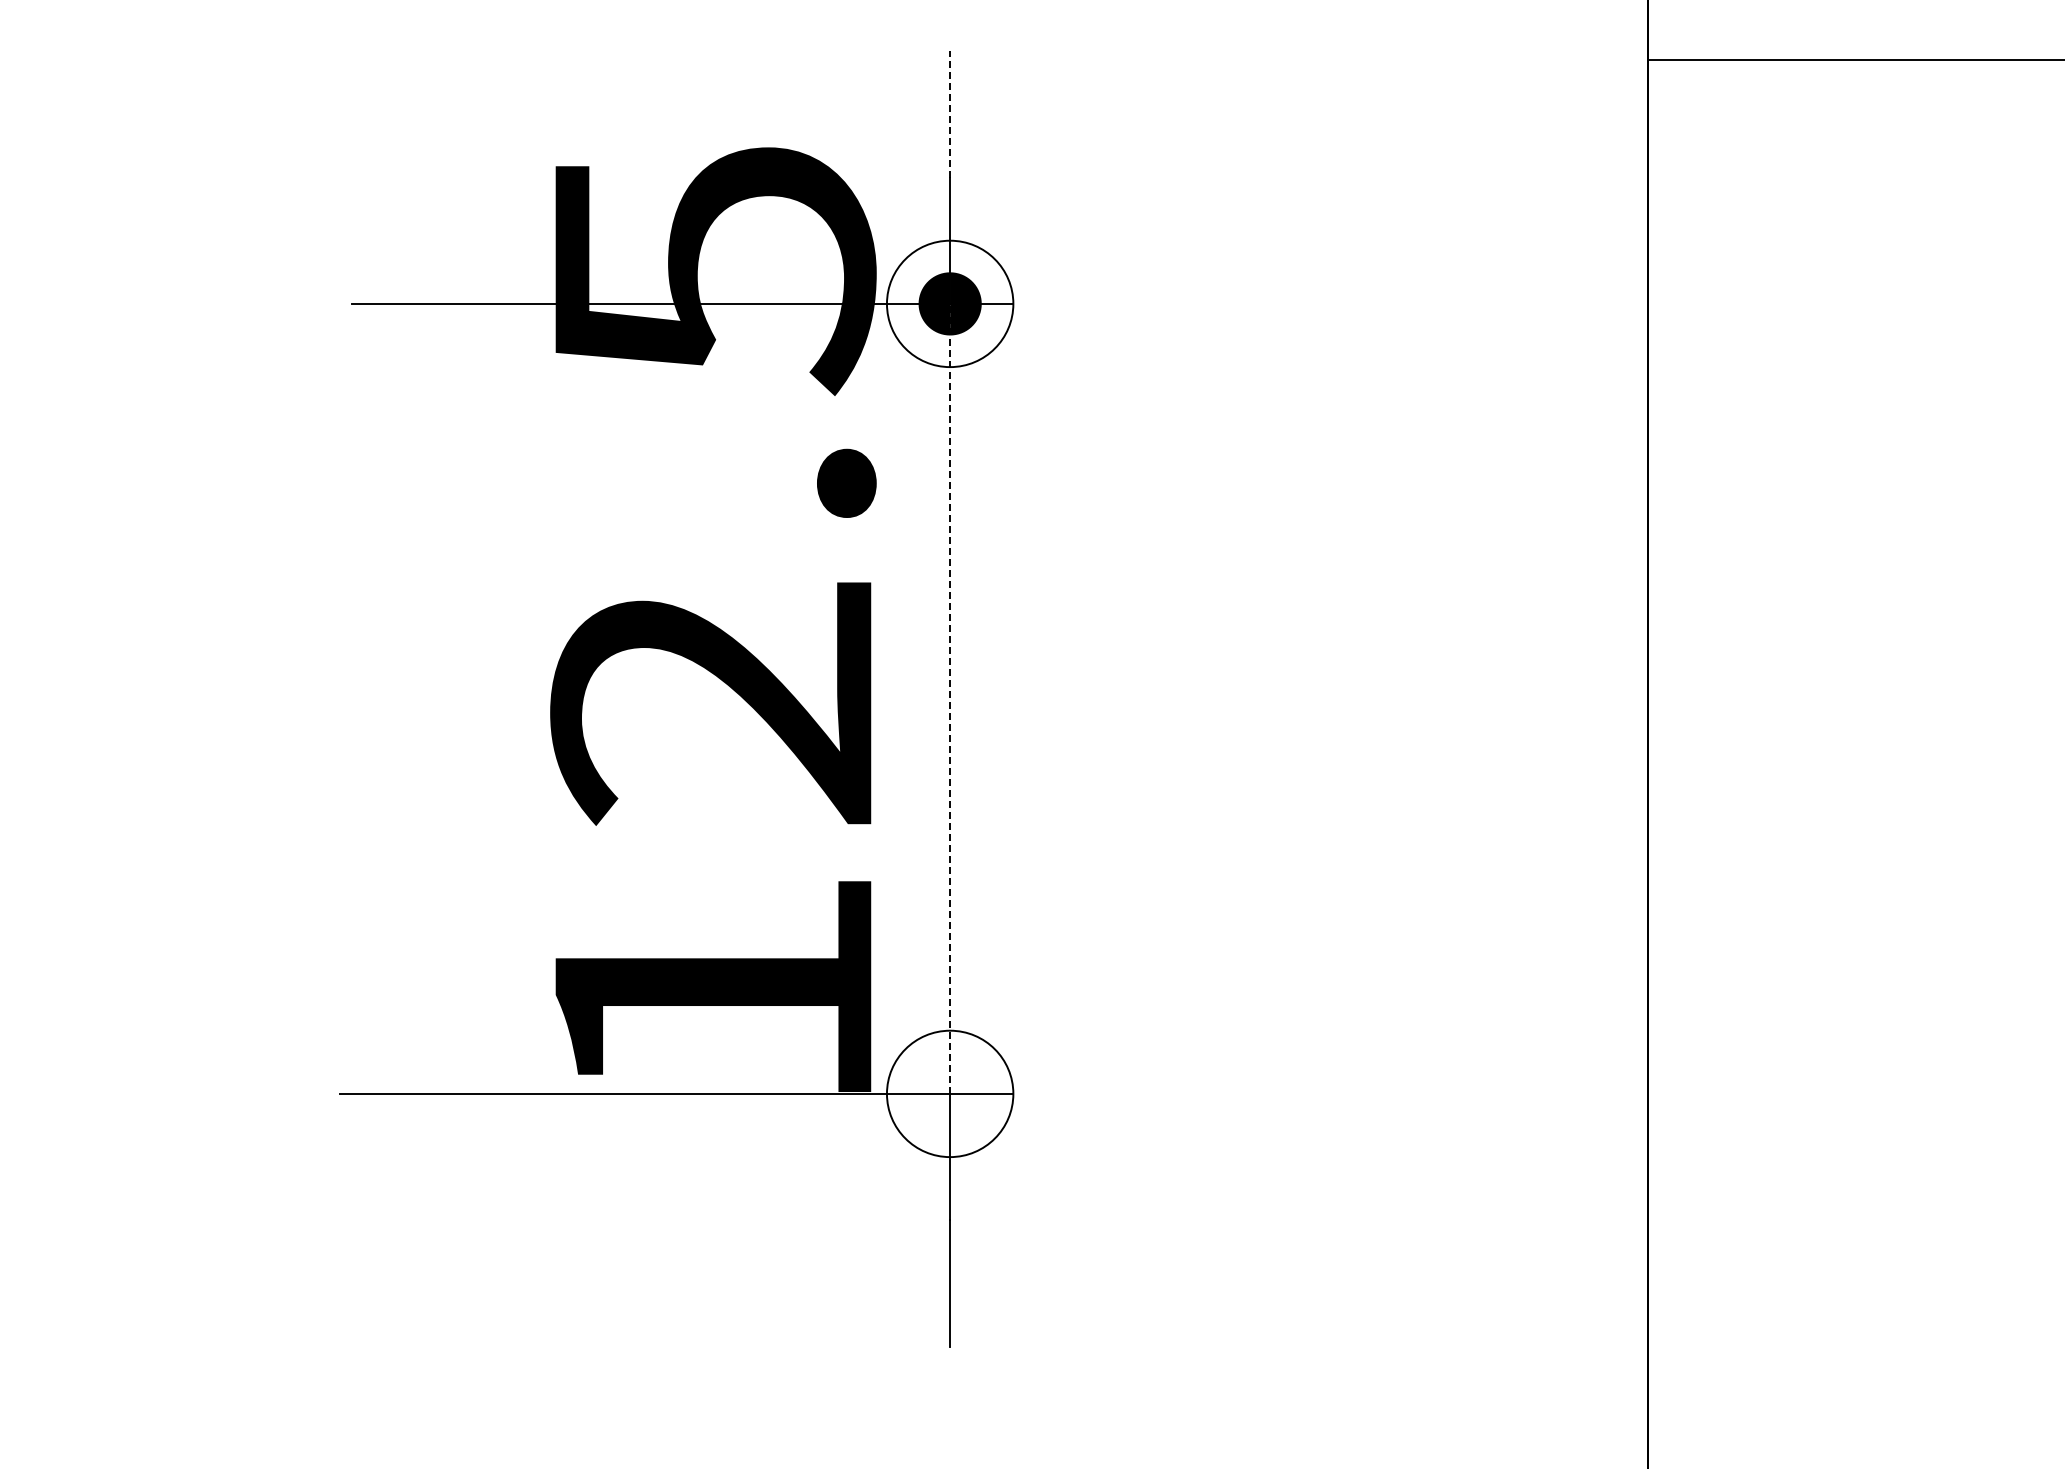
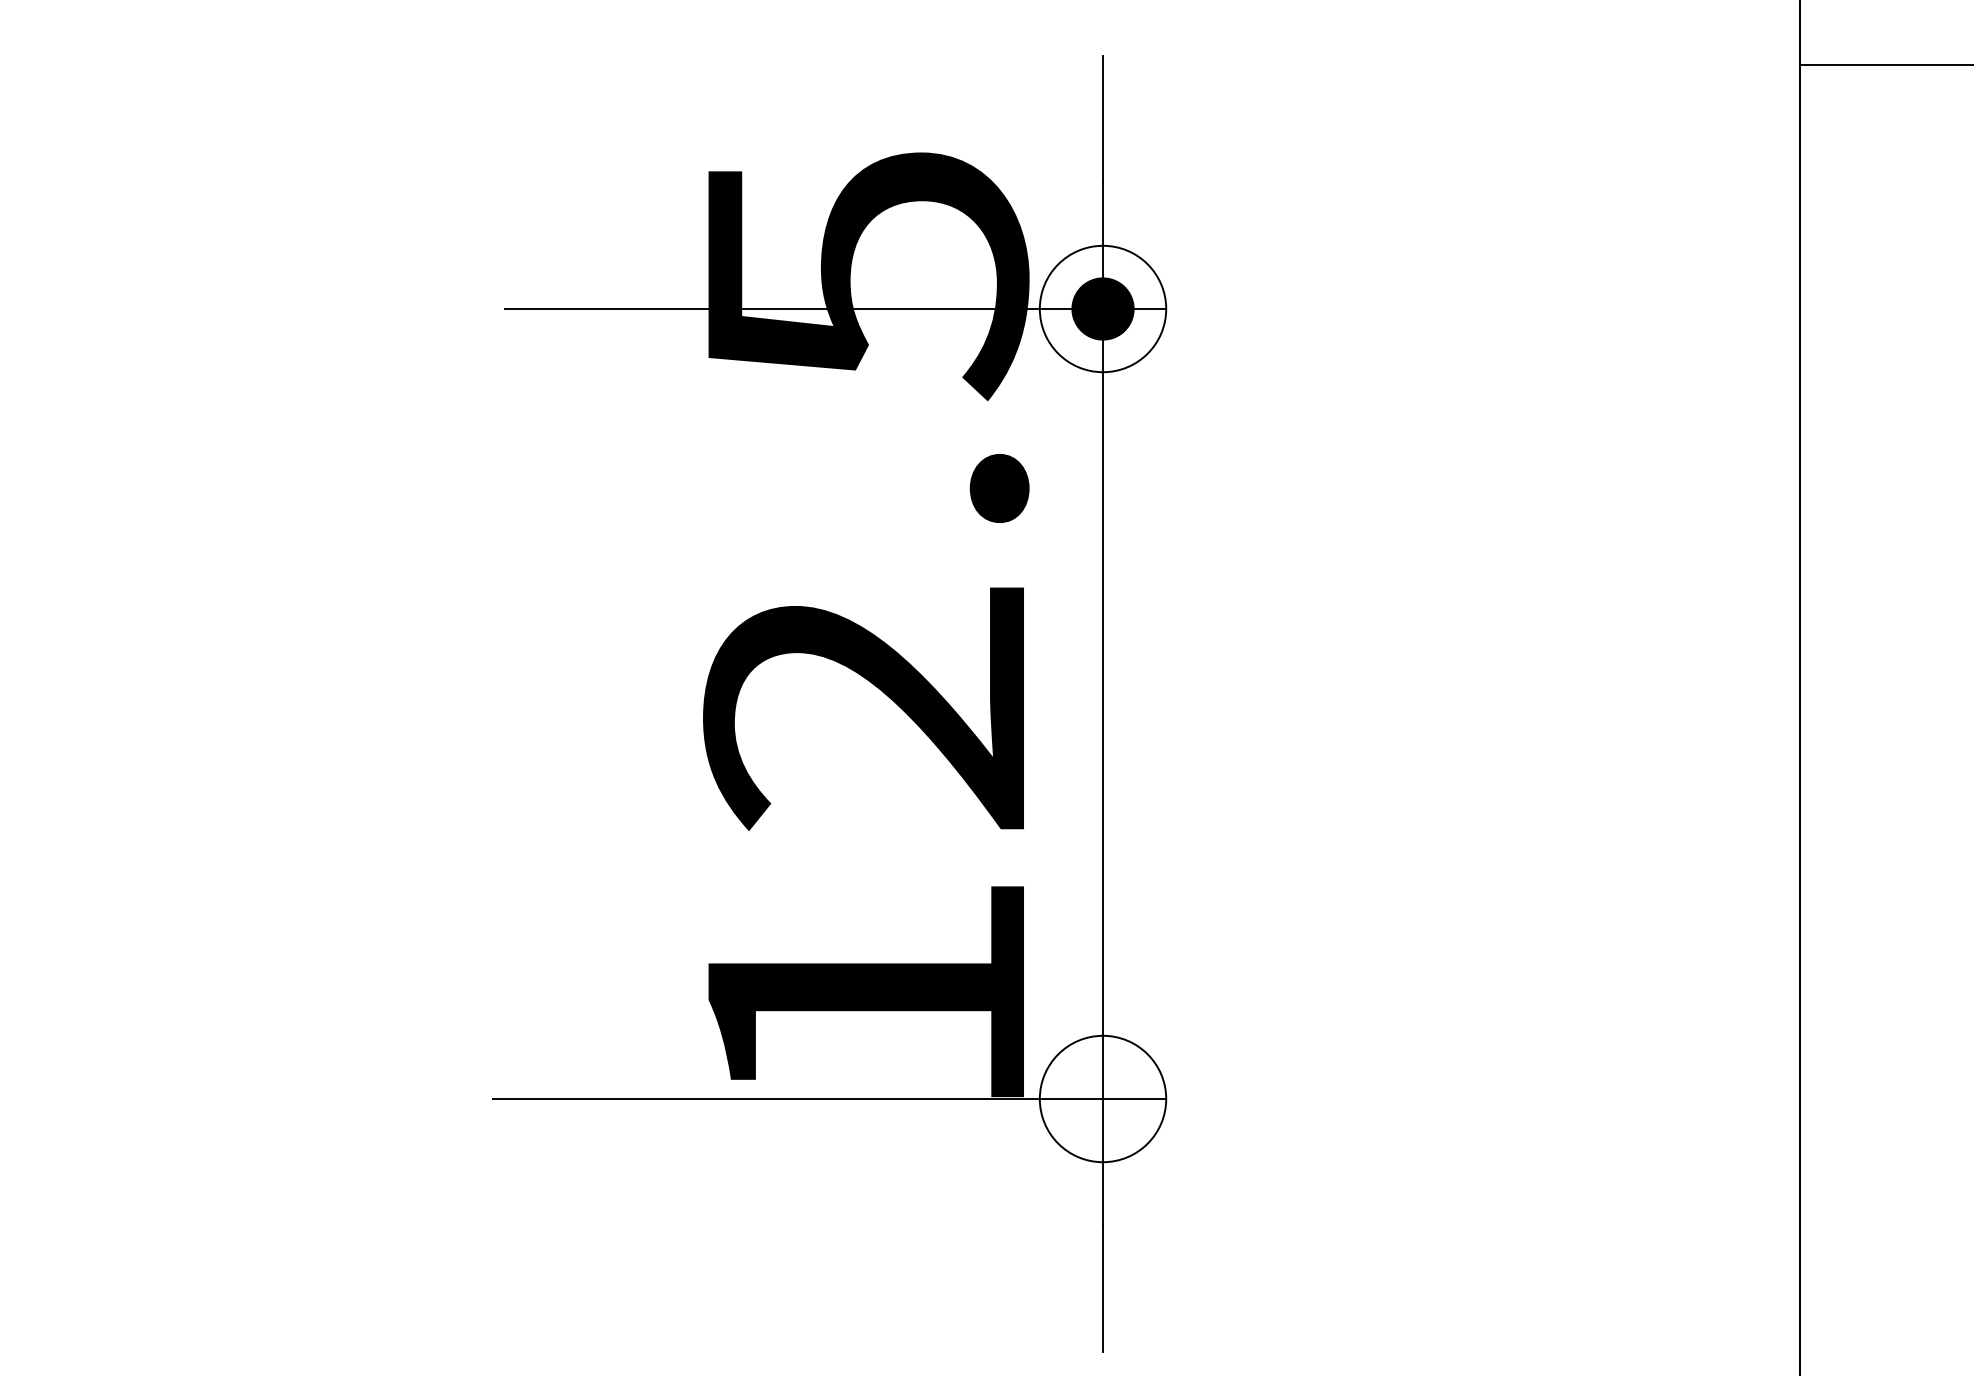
line: (950, 113) -> (1103, 118), dashed -> solid
line: (950, 698) -> (1103, 703), dashed -> solid

